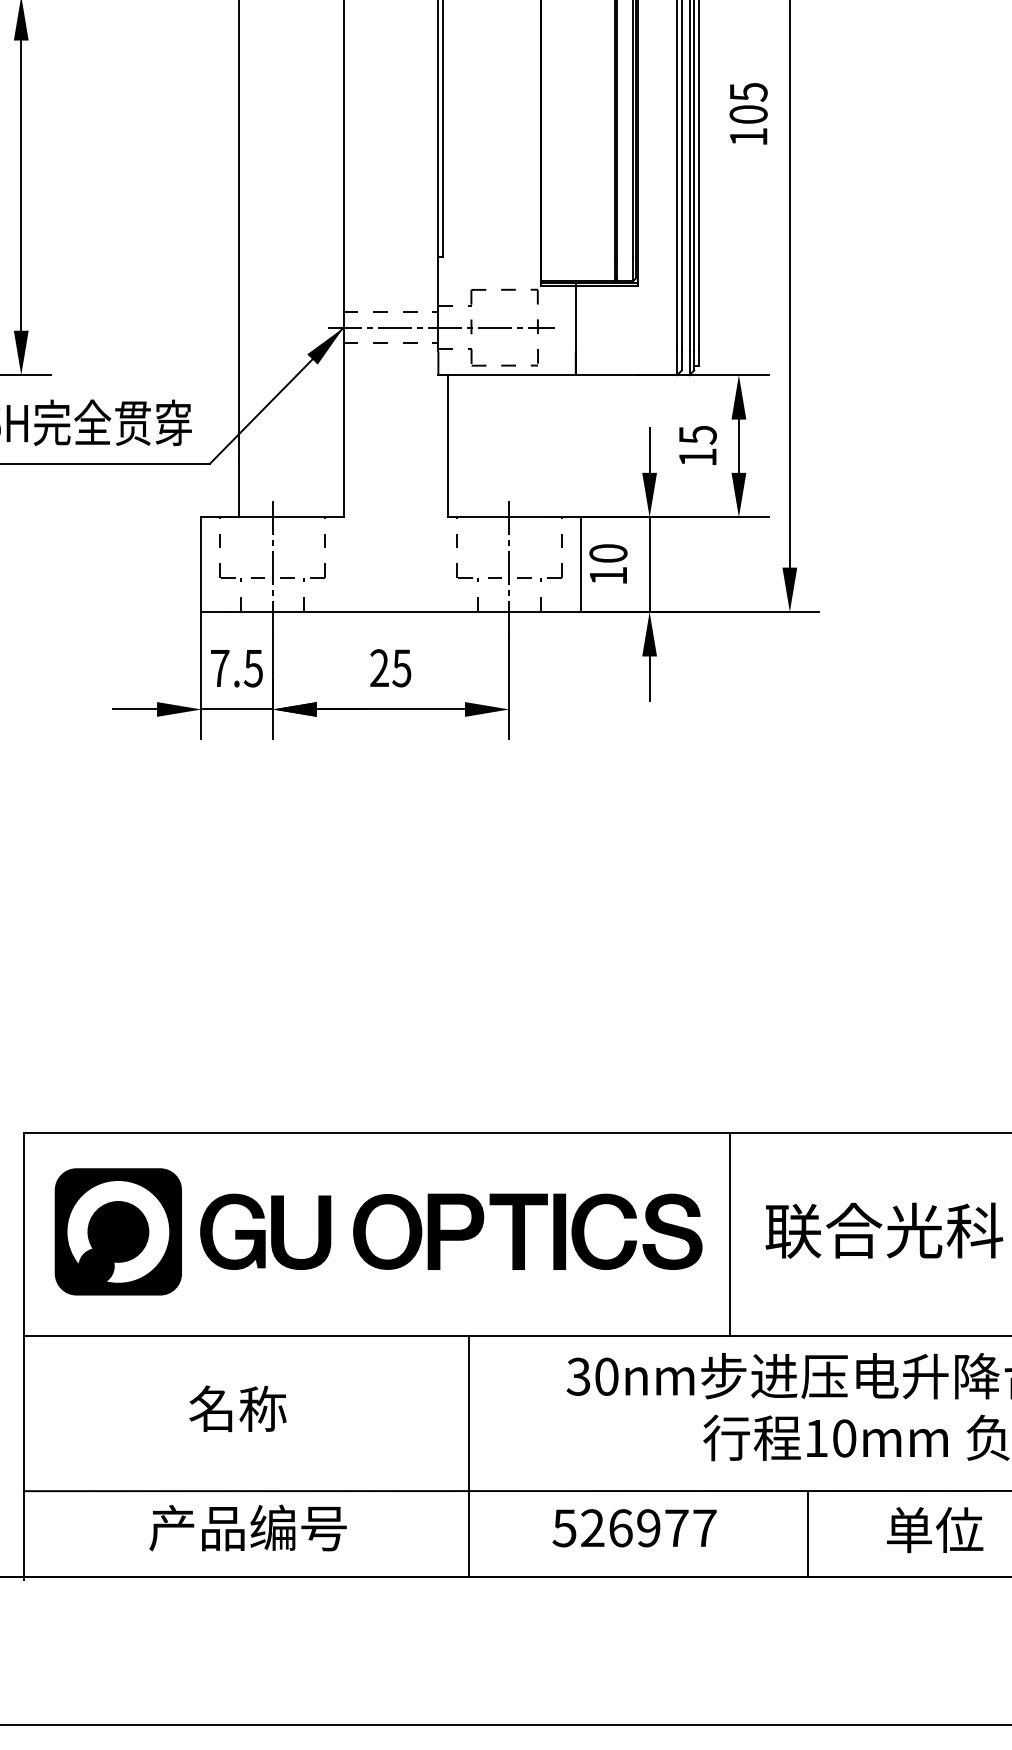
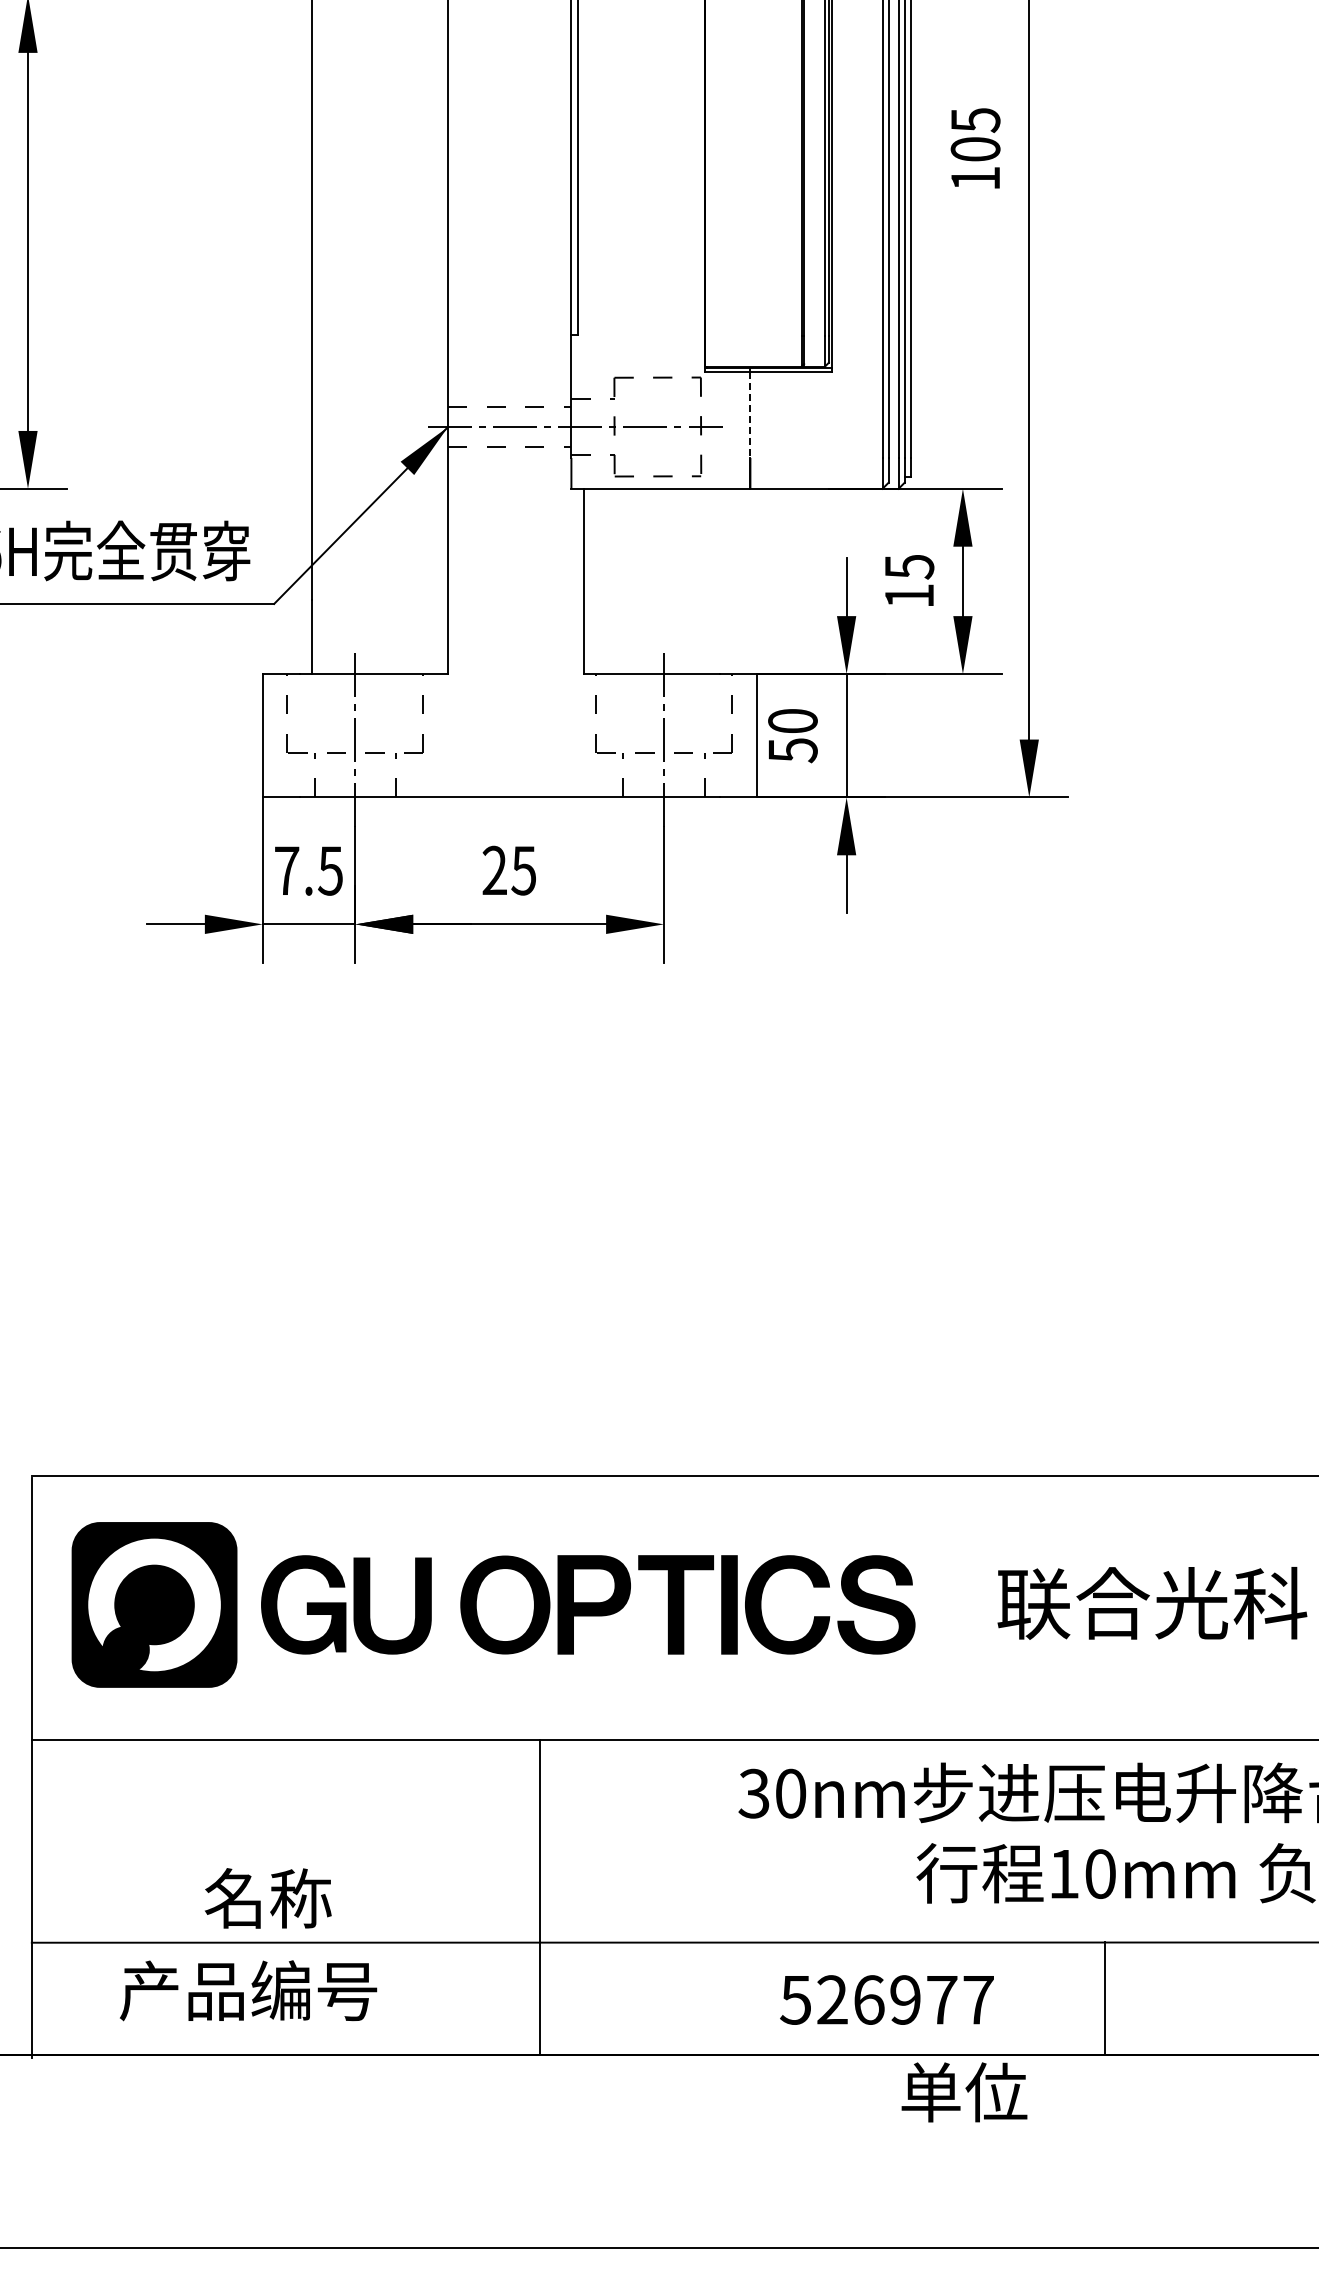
line: (575, 318) -> (750, 415), solid -> dashed
text: (608, 576) -> (792, 750), 10 -> 50
line: (729, 1234) -> (950, 1608), removed
text: (237, 1408) -> (267, 1898), moved
line: (469, 1455) -> (539, 1896), moved
text: (248, 1527) -> (248, 1990), moved
text: (634, 1527) -> (886, 1999), moved
text: (935, 1530) -> (964, 2092), moved
line: (807, 1533) -> (1104, 1998), moved

